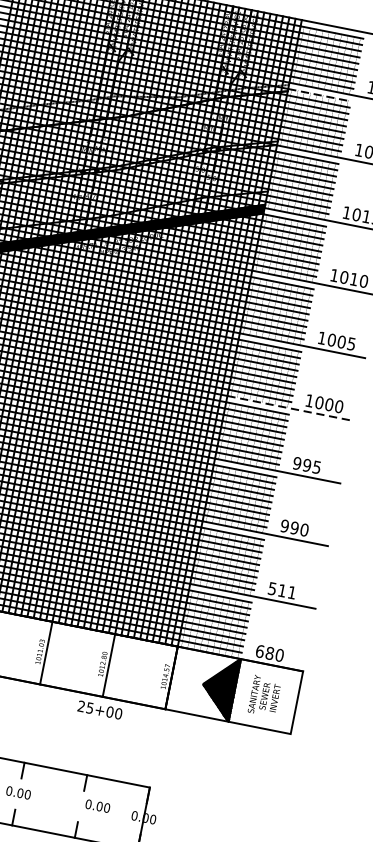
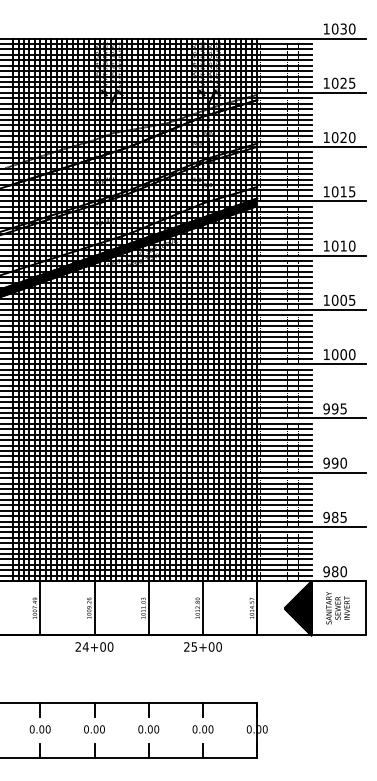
line: (319, 95) -> (284, 98), dashed -> solid
line: (291, 409) -> (312, 364), dashed -> solid
text: (281, 589) -> (334, 516), 511 -> 985
text: (259, 651) -> (326, 571), 680 -> 980
text: (97, 806) -> (202, 729), moved

